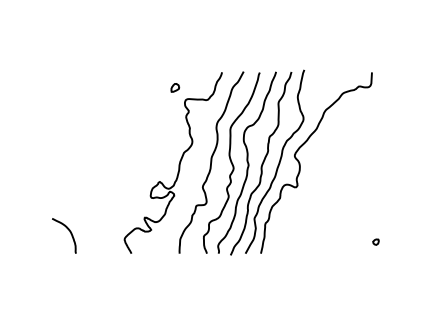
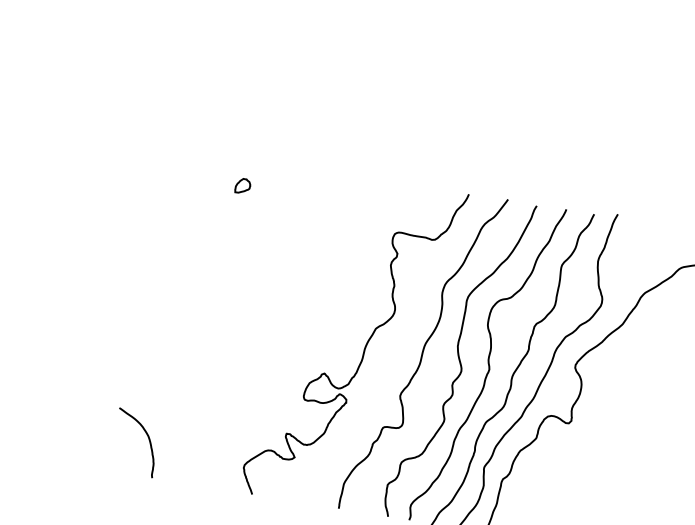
part: (175, 87) -> (243, 185), moved

